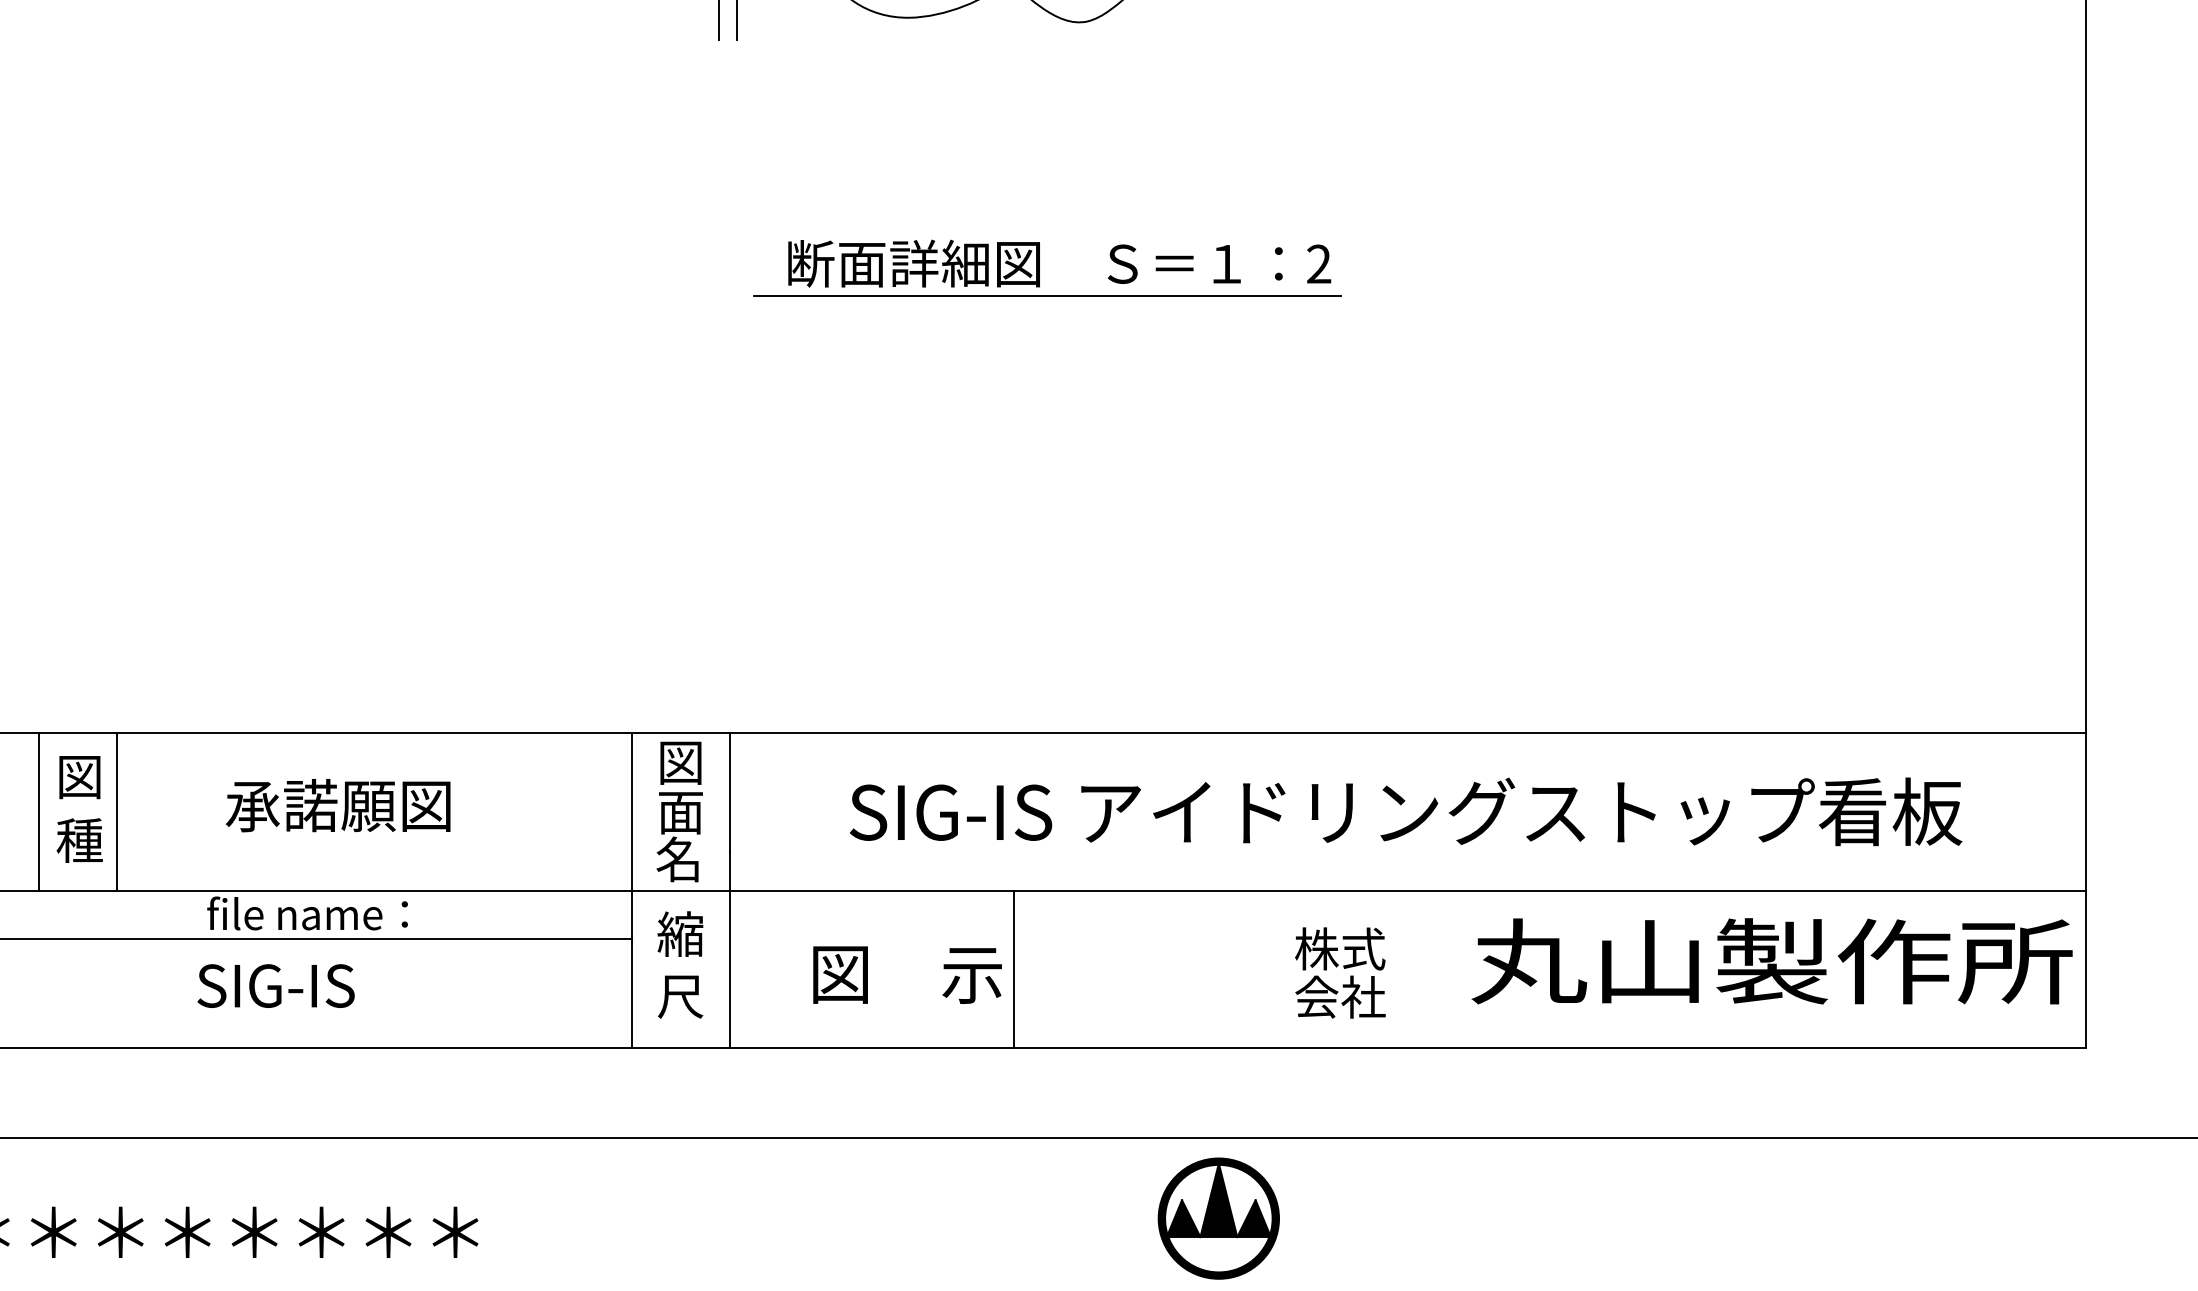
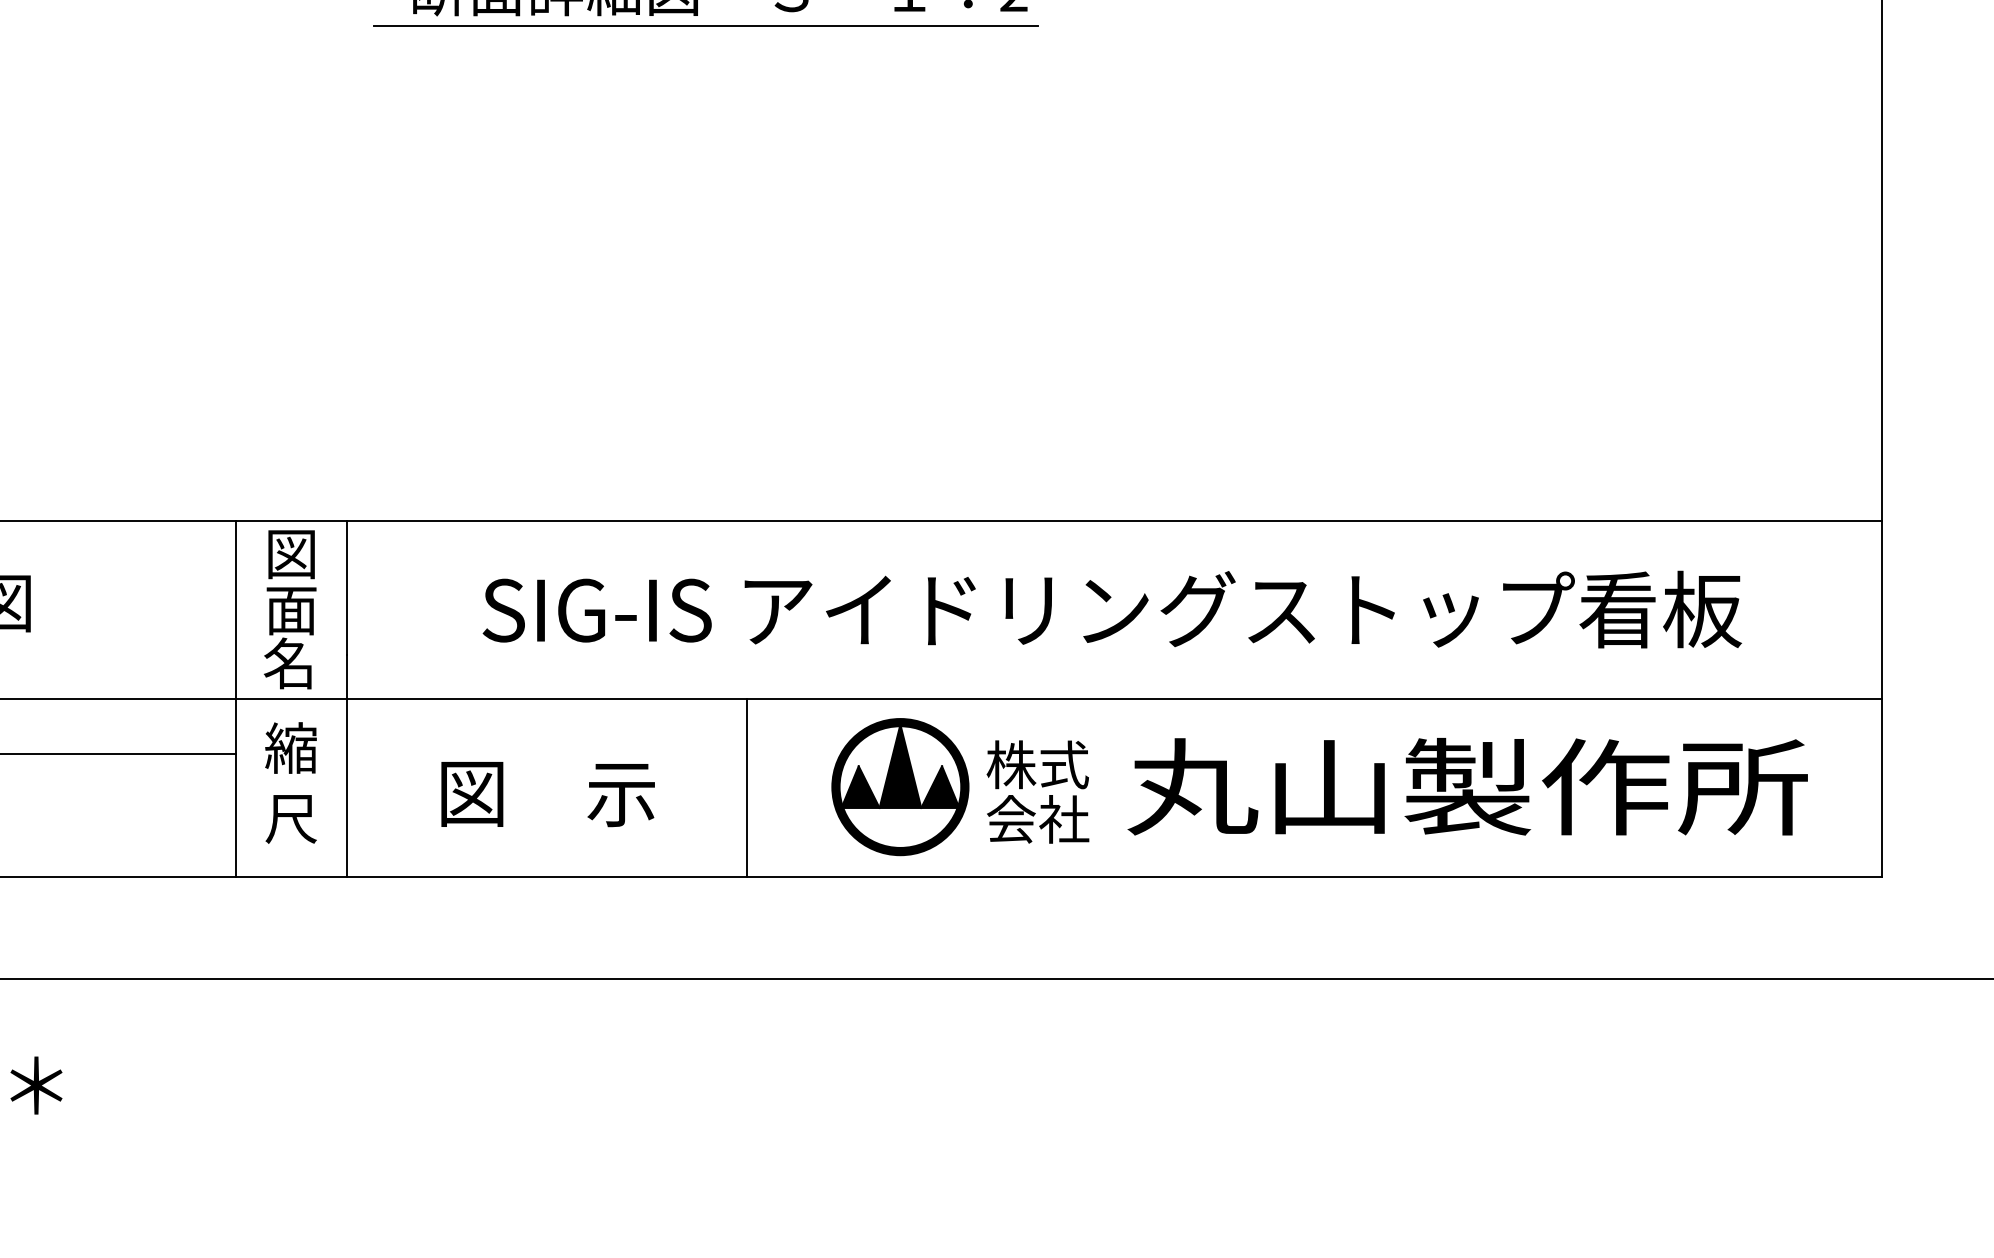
text: (1771, 961) -> (1467, 786), moved
line: (1014, 969) -> (747, 788), moved
part: (1218, 1218) -> (900, 786), moved

